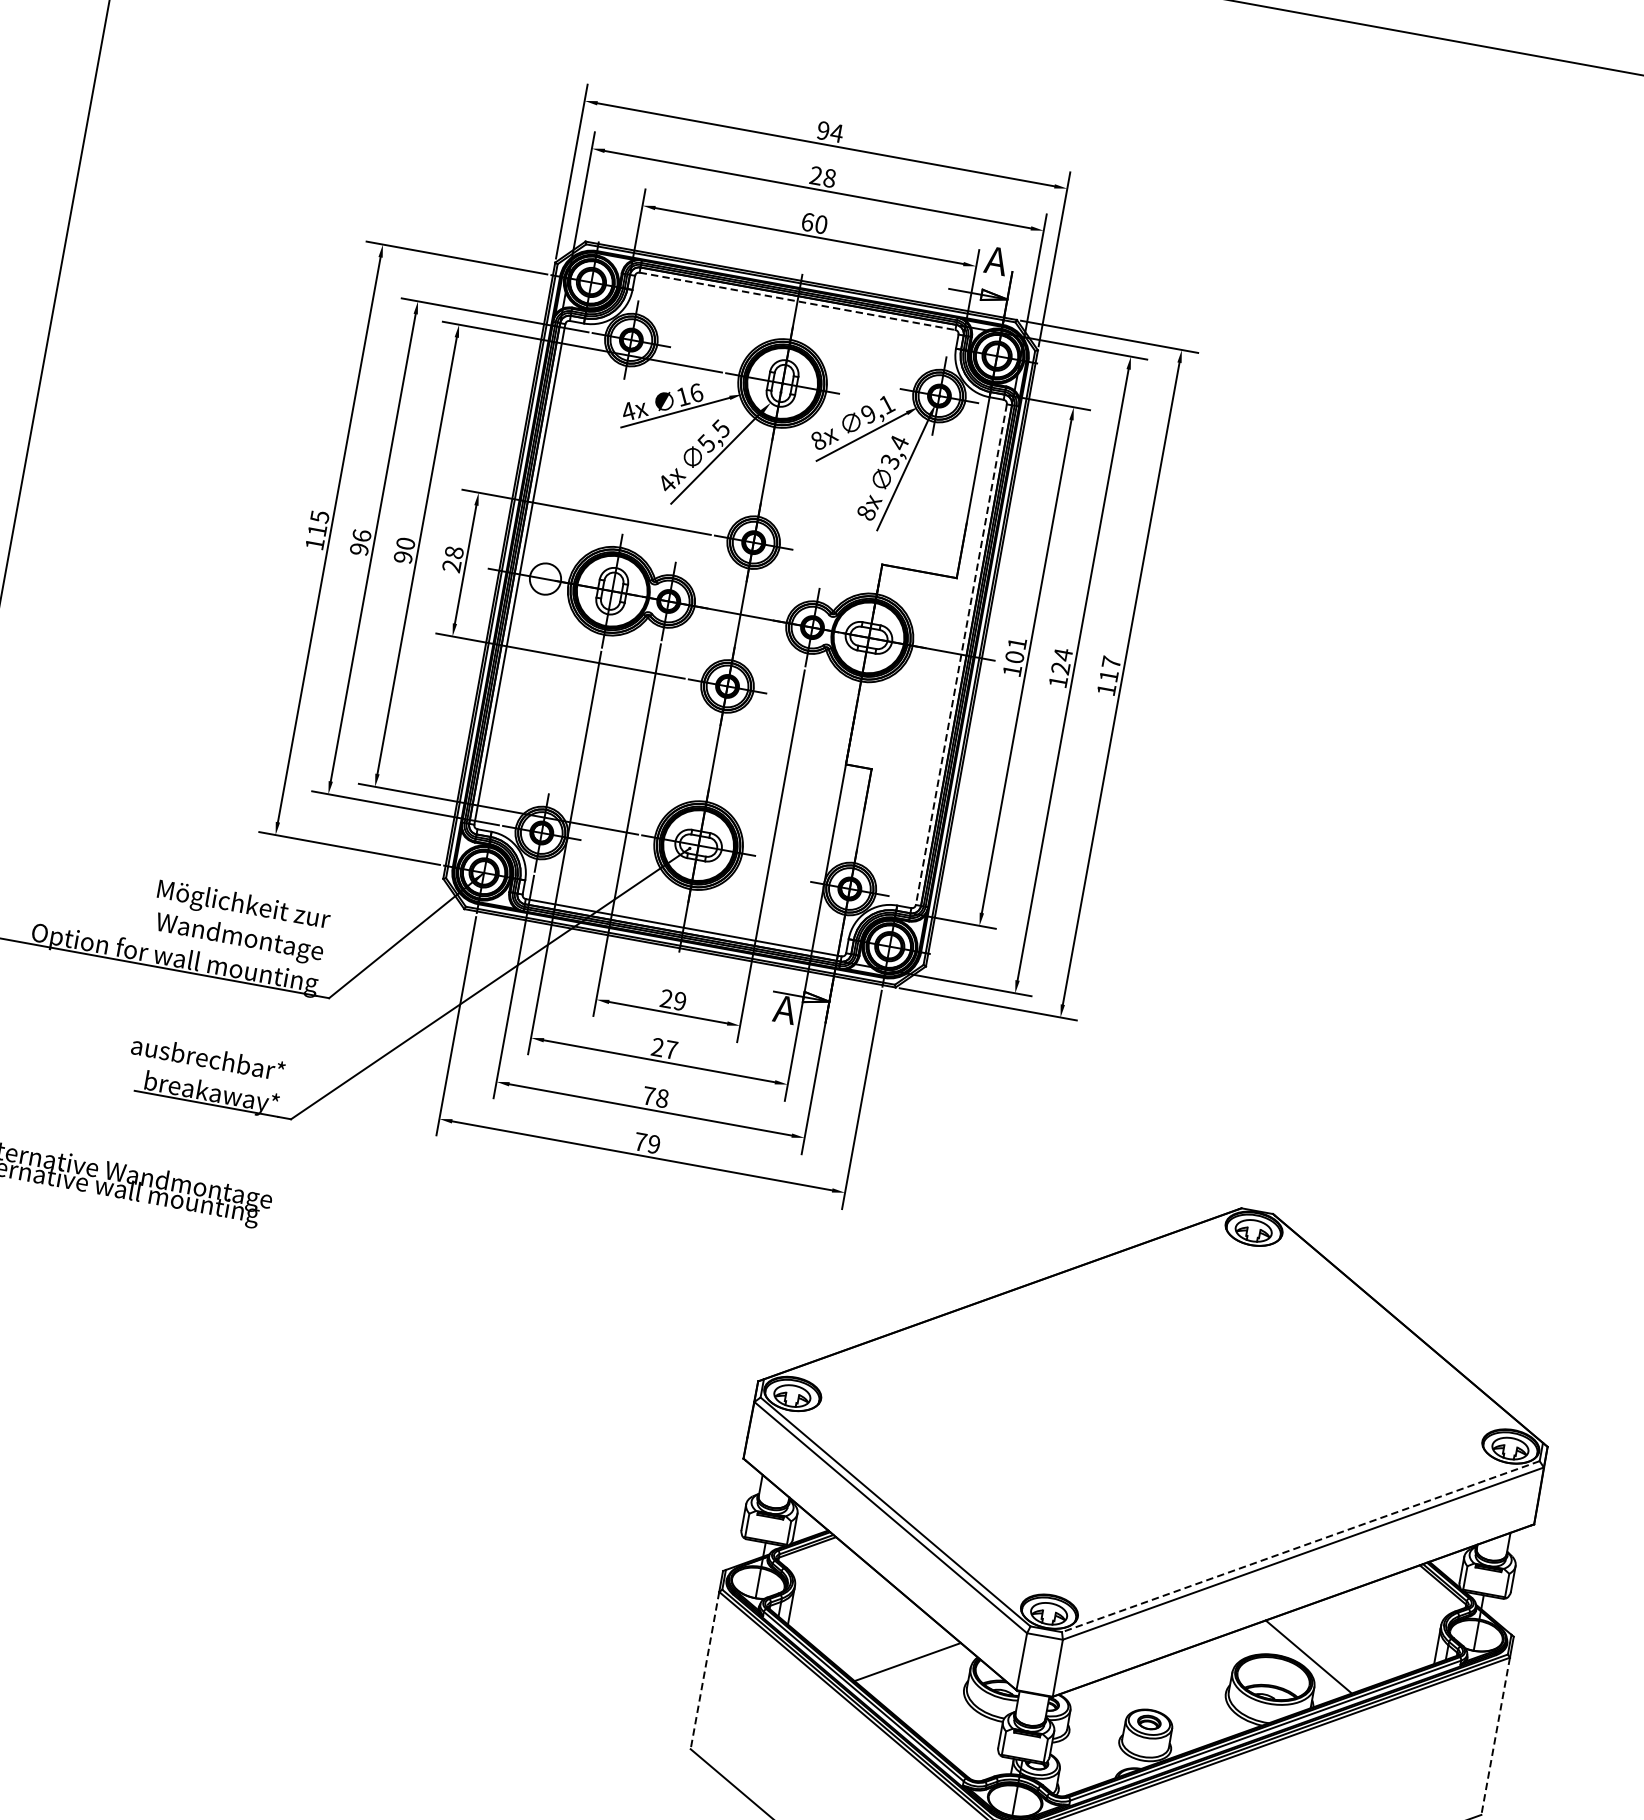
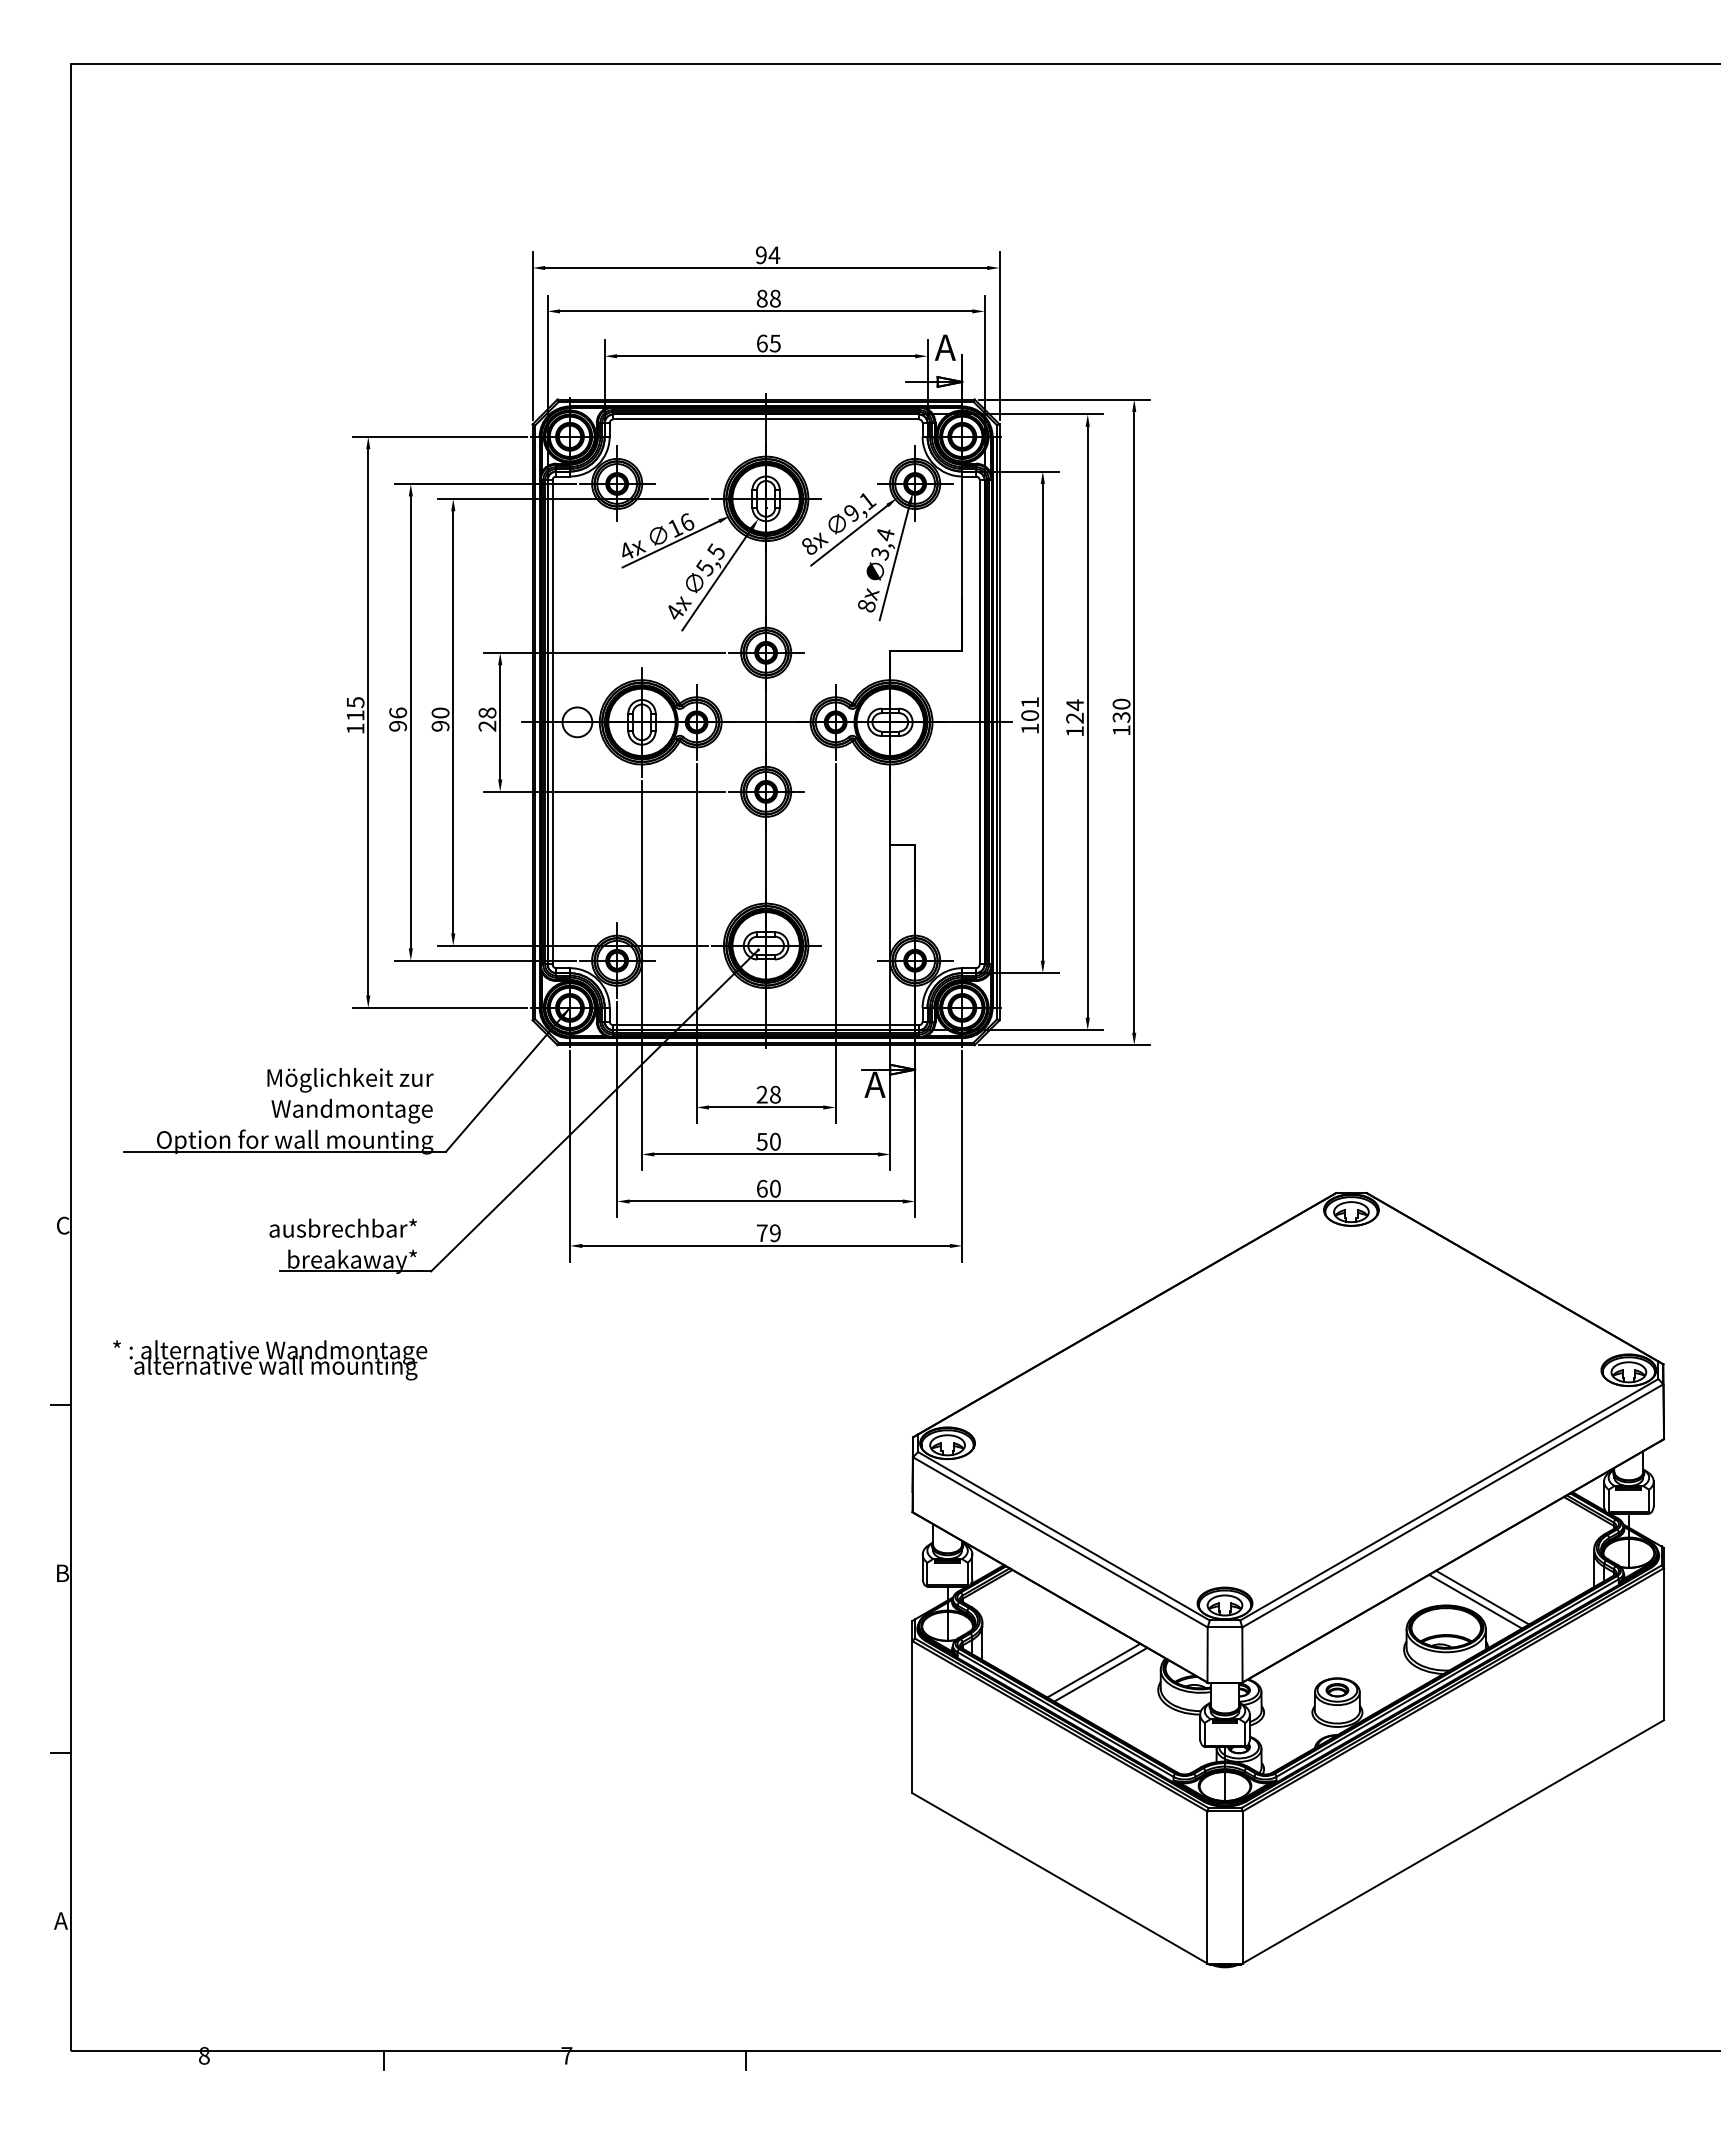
text: (815, 175) -> (761, 298), 28 -> 88
text: (820, 224) -> (774, 343), 60 -> 65
line: (797, 301) -> (766, 419), dashed -> solid
line: (961, 654) -> (979, 722), dashed -> solid
text: (1110, 669) -> (1121, 710), 117 -> 130
text: (680, 1001) -> (775, 1094), 29 -> 28
text: (664, 1048) -> (768, 1141), 27 -> 50
text: (655, 1096) -> (768, 1188), 78 -> 60
line: (1299, 1547) -> (1448, 1500), dashed -> solid
line: (1316, 1653) -> (1482, 1597), added
line: (900, 1656) -> (1093, 1670), added
line: (704, 1670) -> (912, 1717), dashed -> solid
line: (1496, 1736) -> (1664, 1644), dashed -> solid

